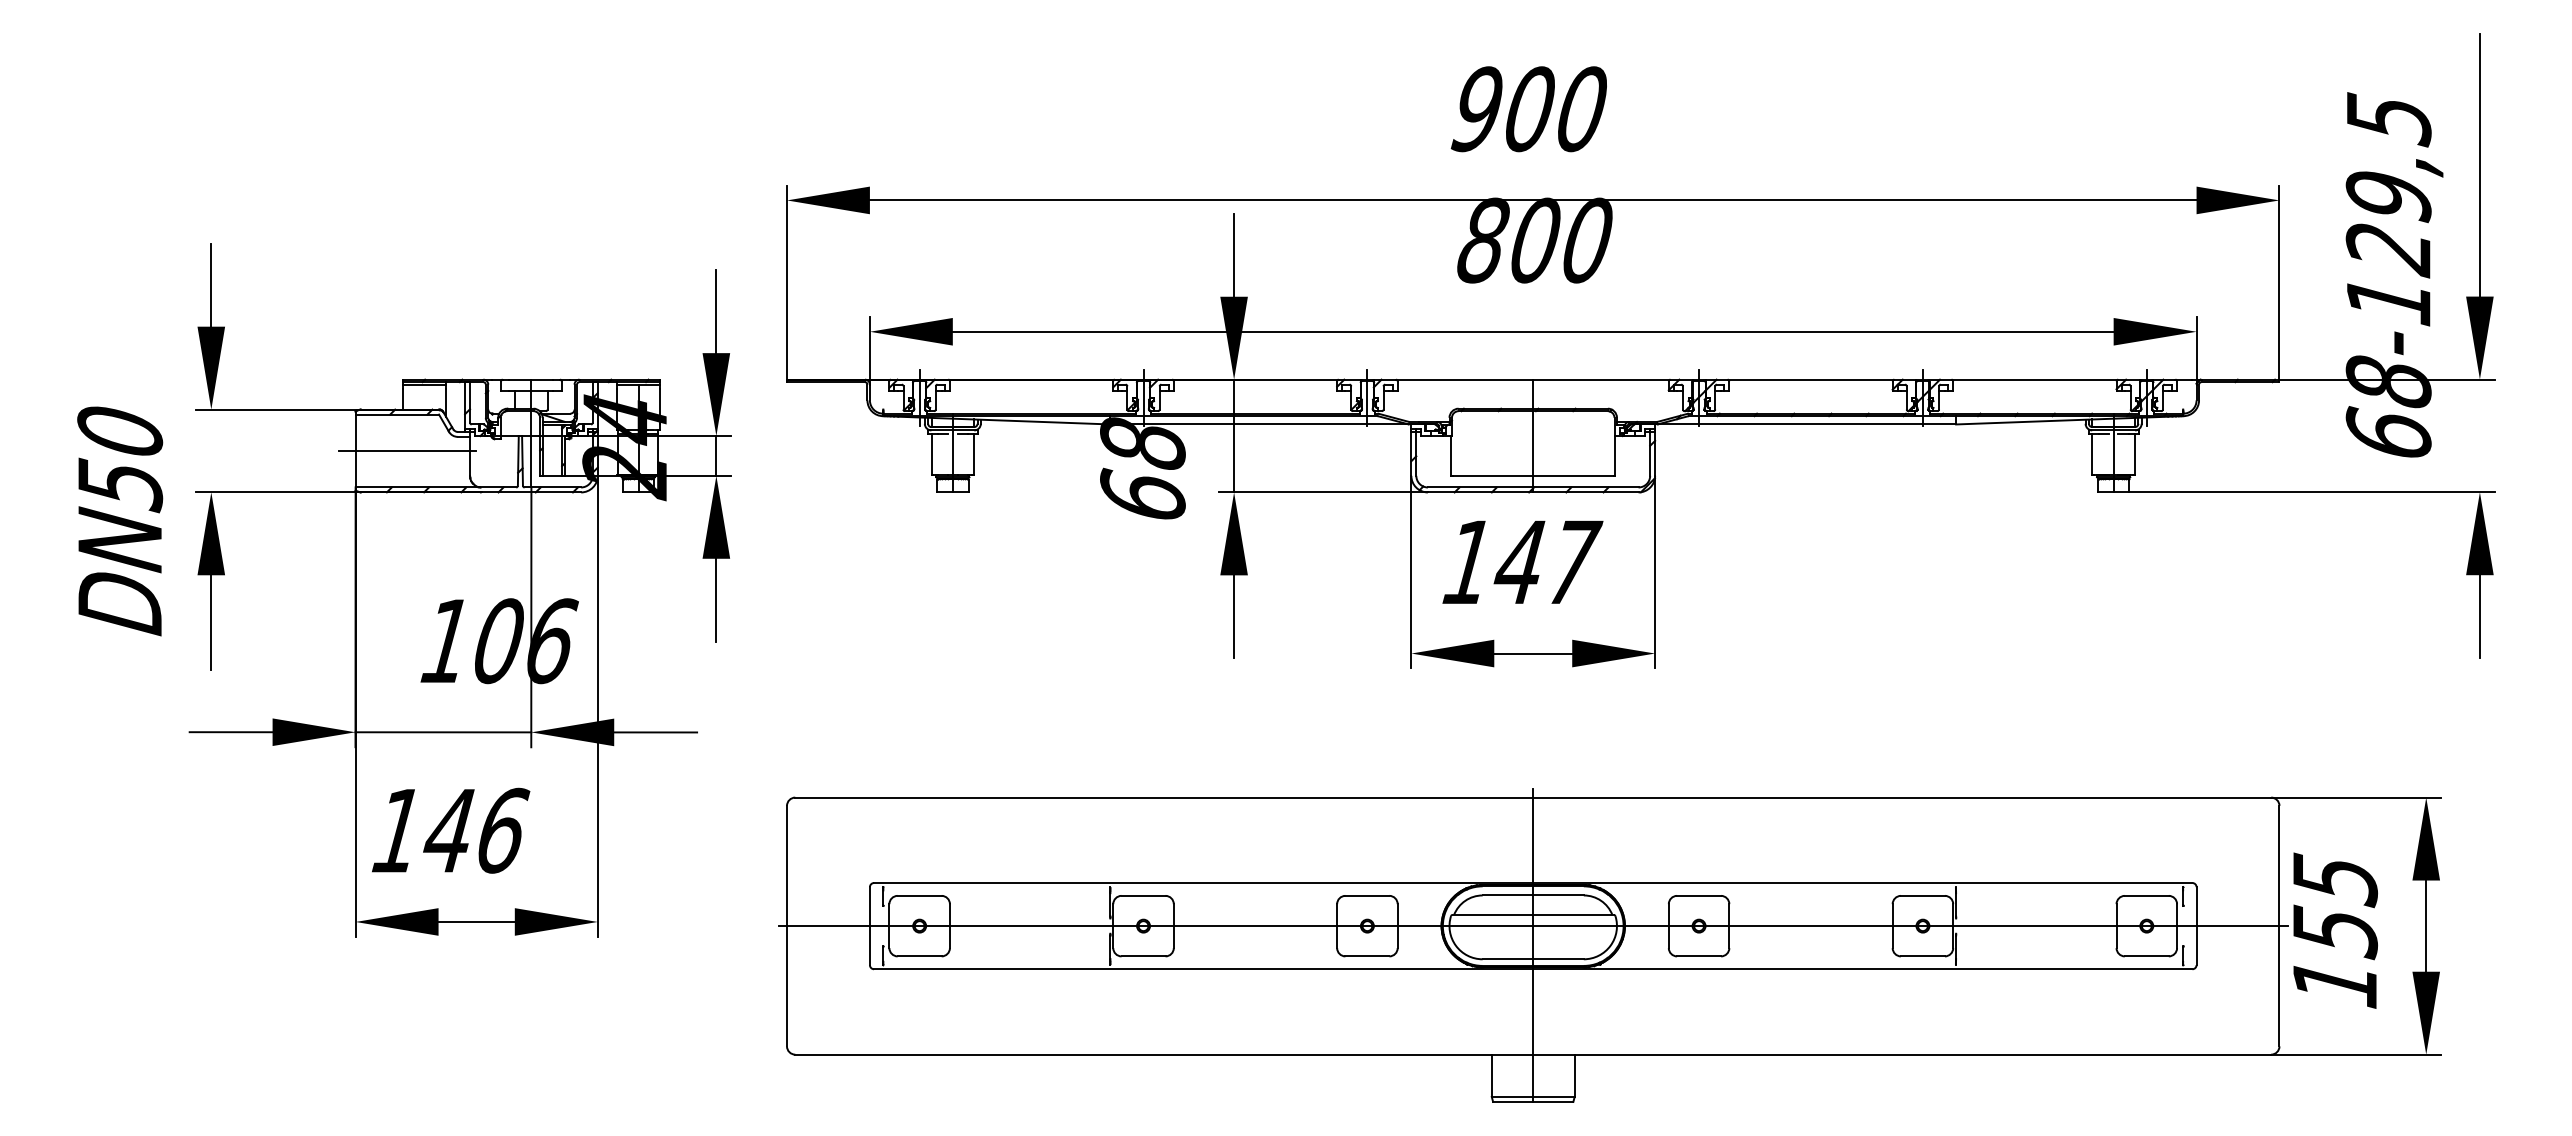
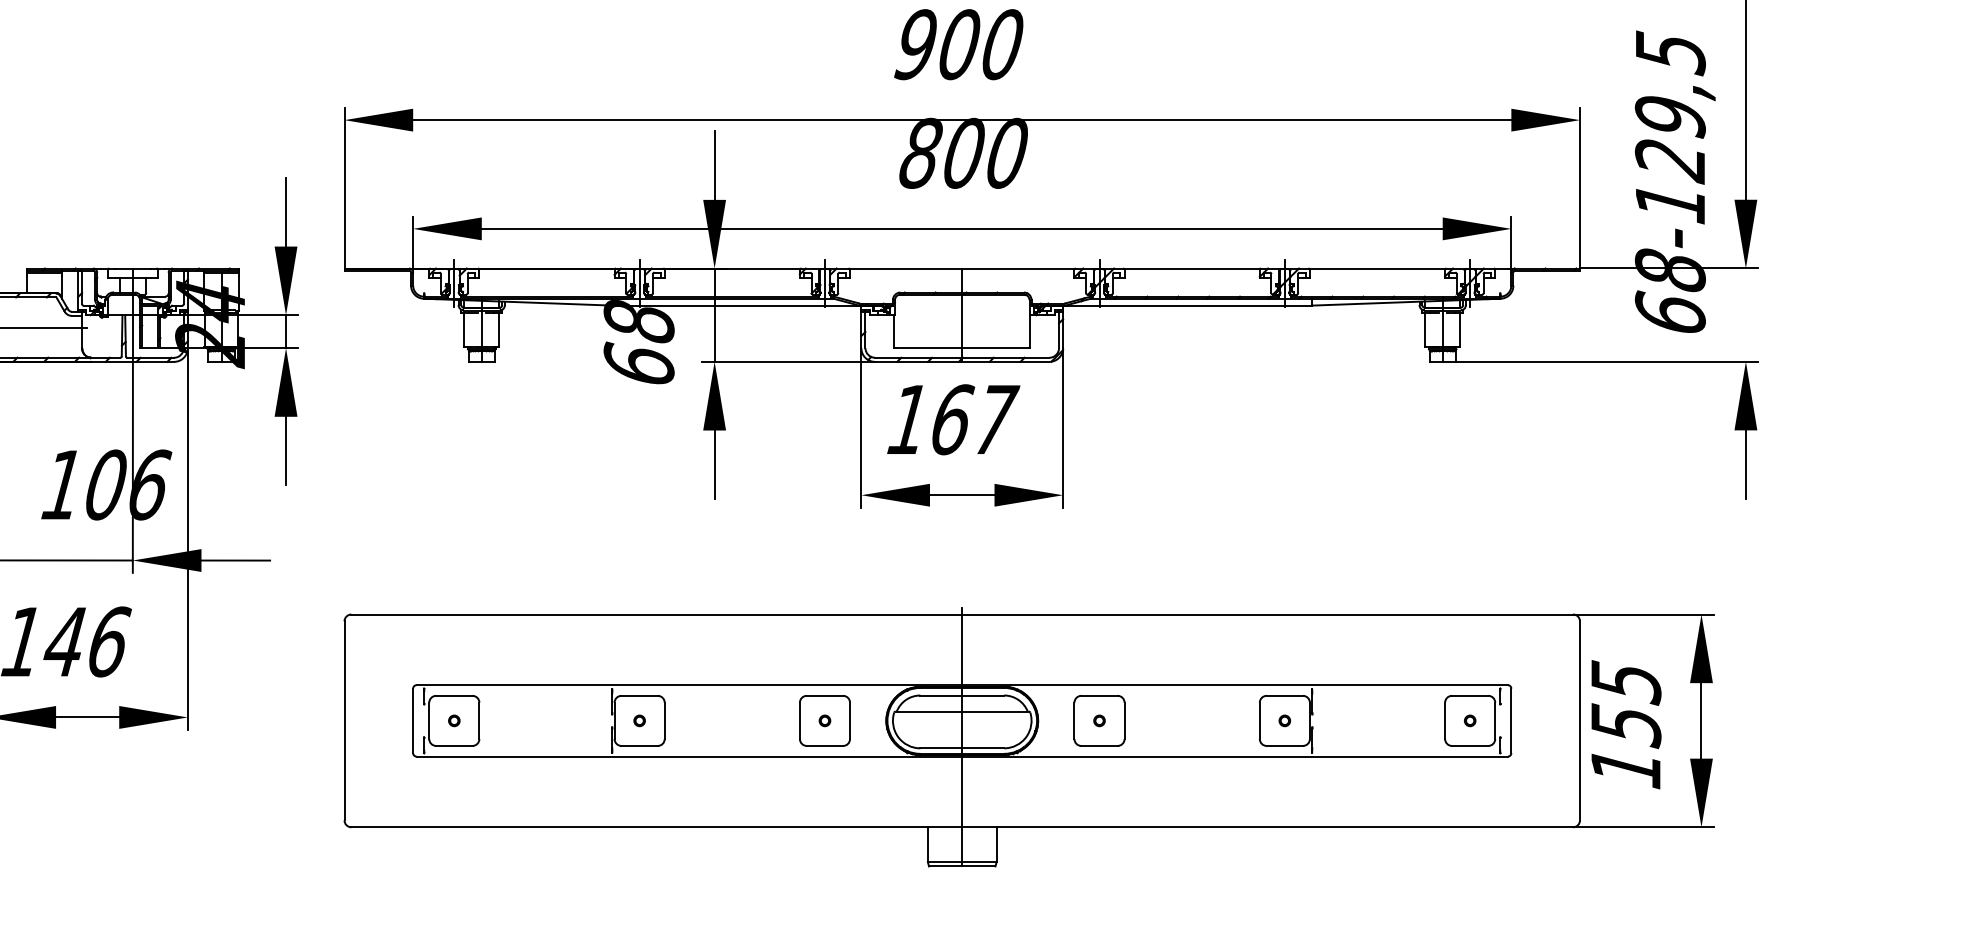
text: (1520, 562) -> (951, 419), 147 -> 167
line: (1532, 926) -> (961, 721), removed

